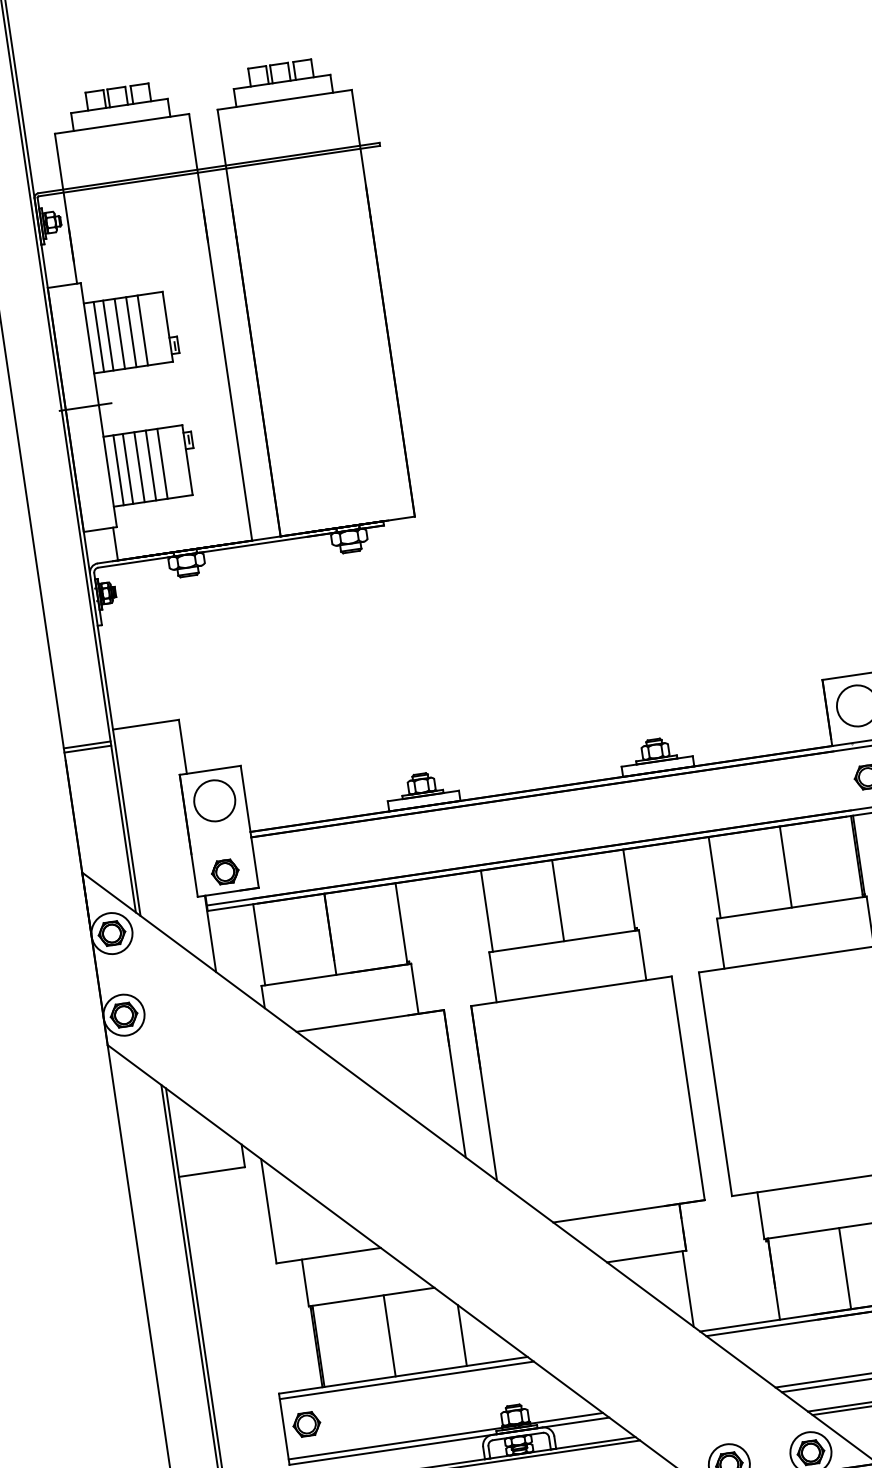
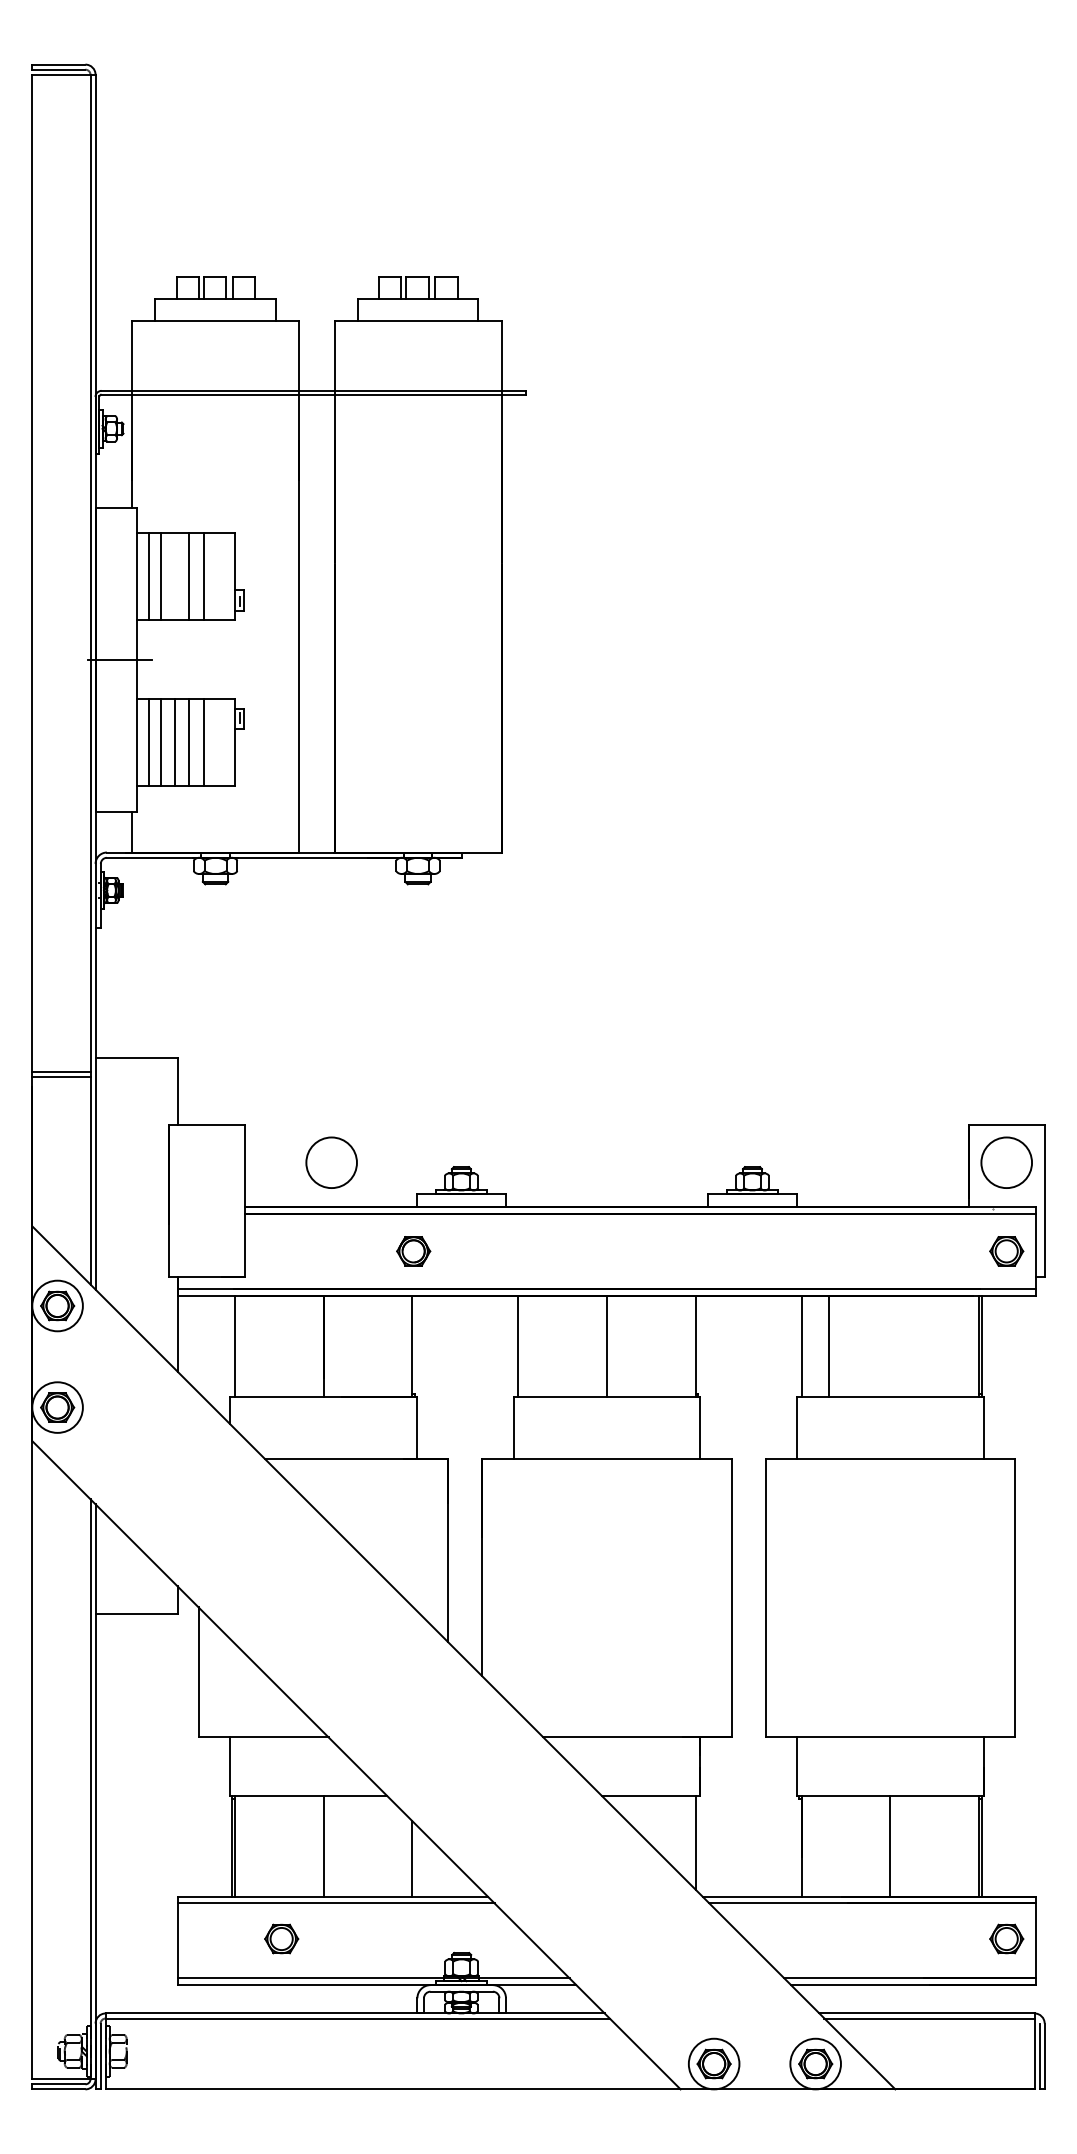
line: (120, 333) -> (175, 576), removed
circle: (214, 800) -> (331, 1162), moved
line: (785, 866) -> (829, 1345), moved
part: (225, 872) -> (413, 1251), moved
part: (306, 1424) -> (281, 1938), moved

